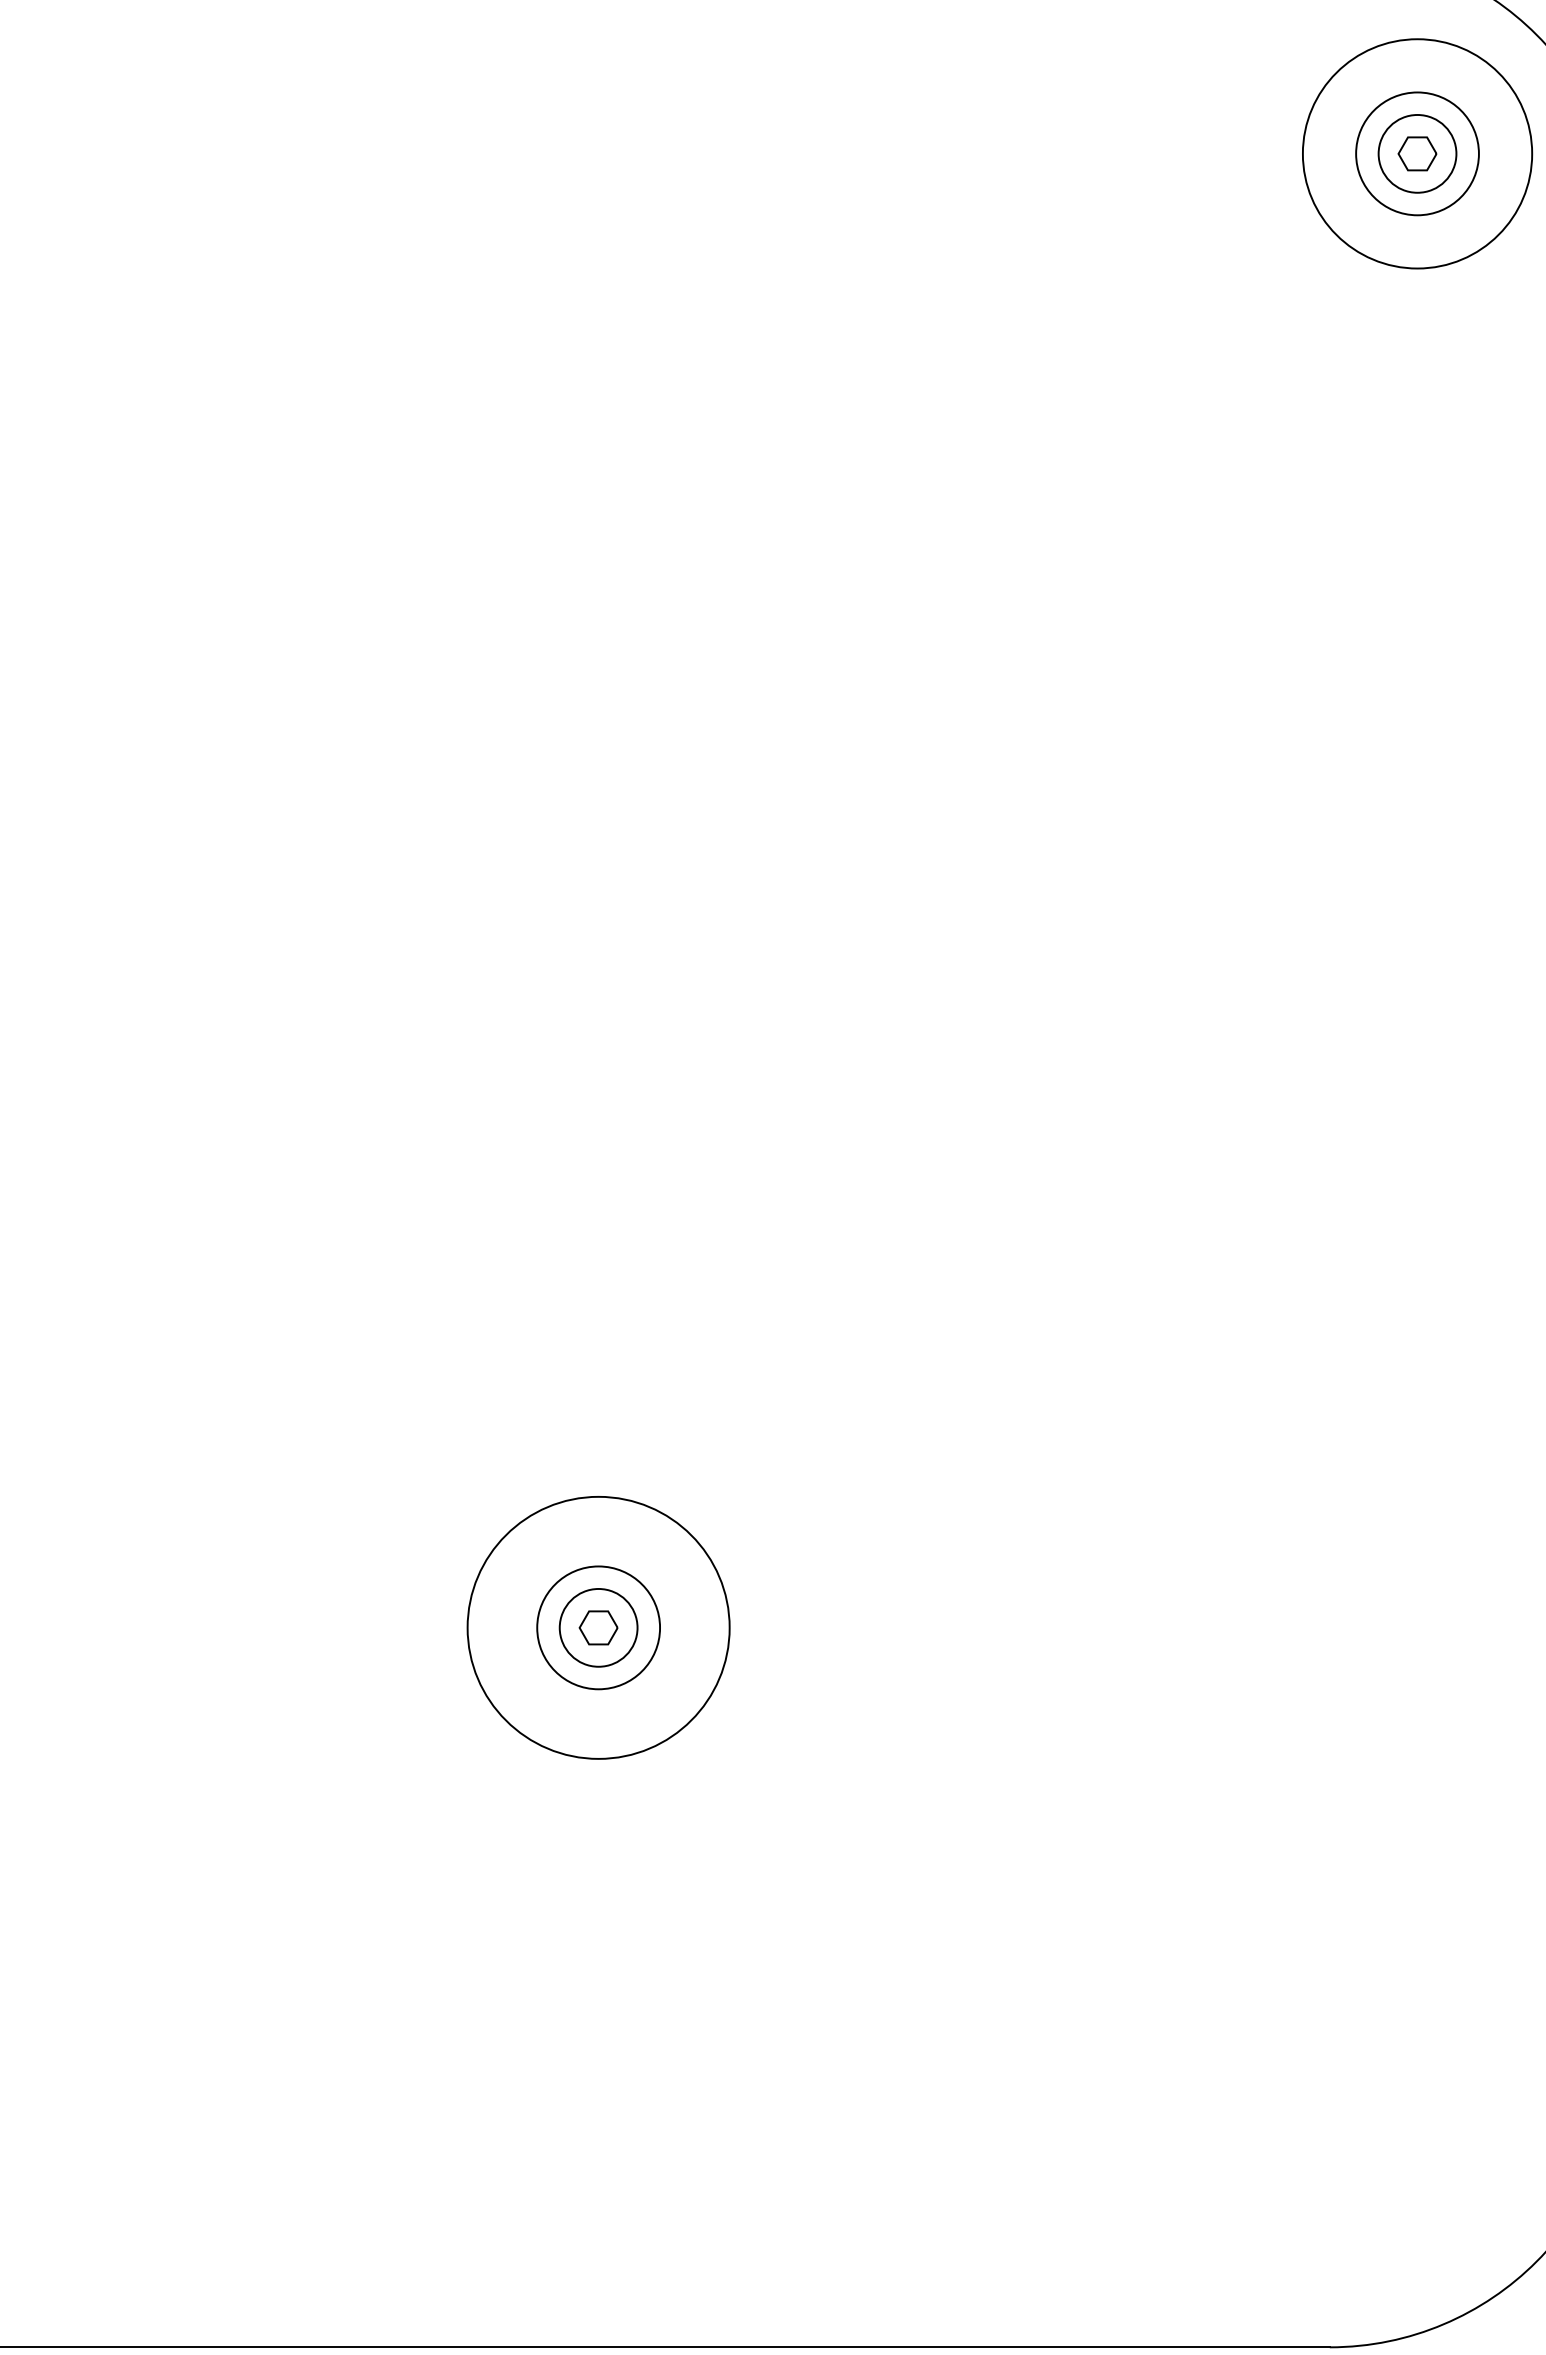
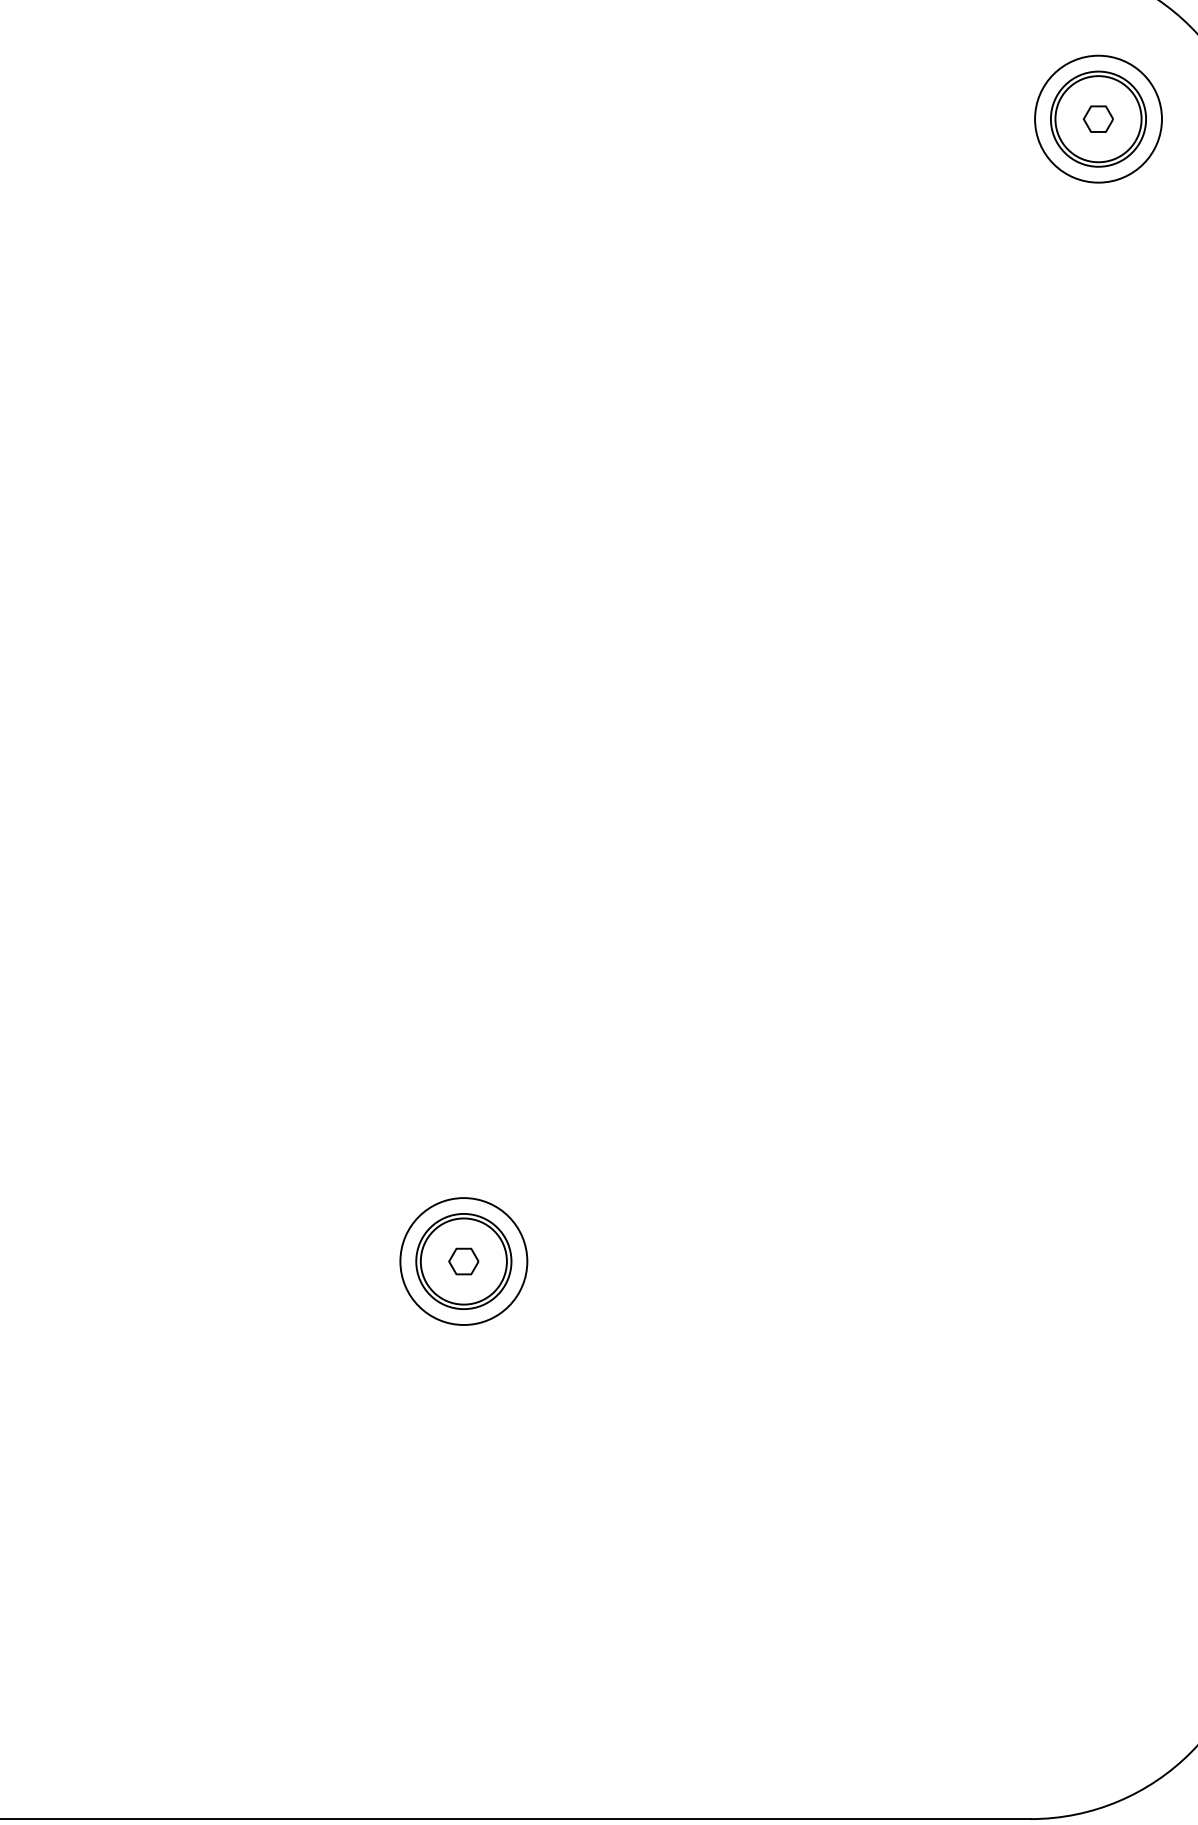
circle: (1417, 153) -> (1098, 118), size x0.71
circle: (1417, 153) -> (1098, 118), size x1.43
circle: (598, 1627) -> (463, 1261), size x0.62
circle: (598, 1627) -> (463, 1261), size x1.43

